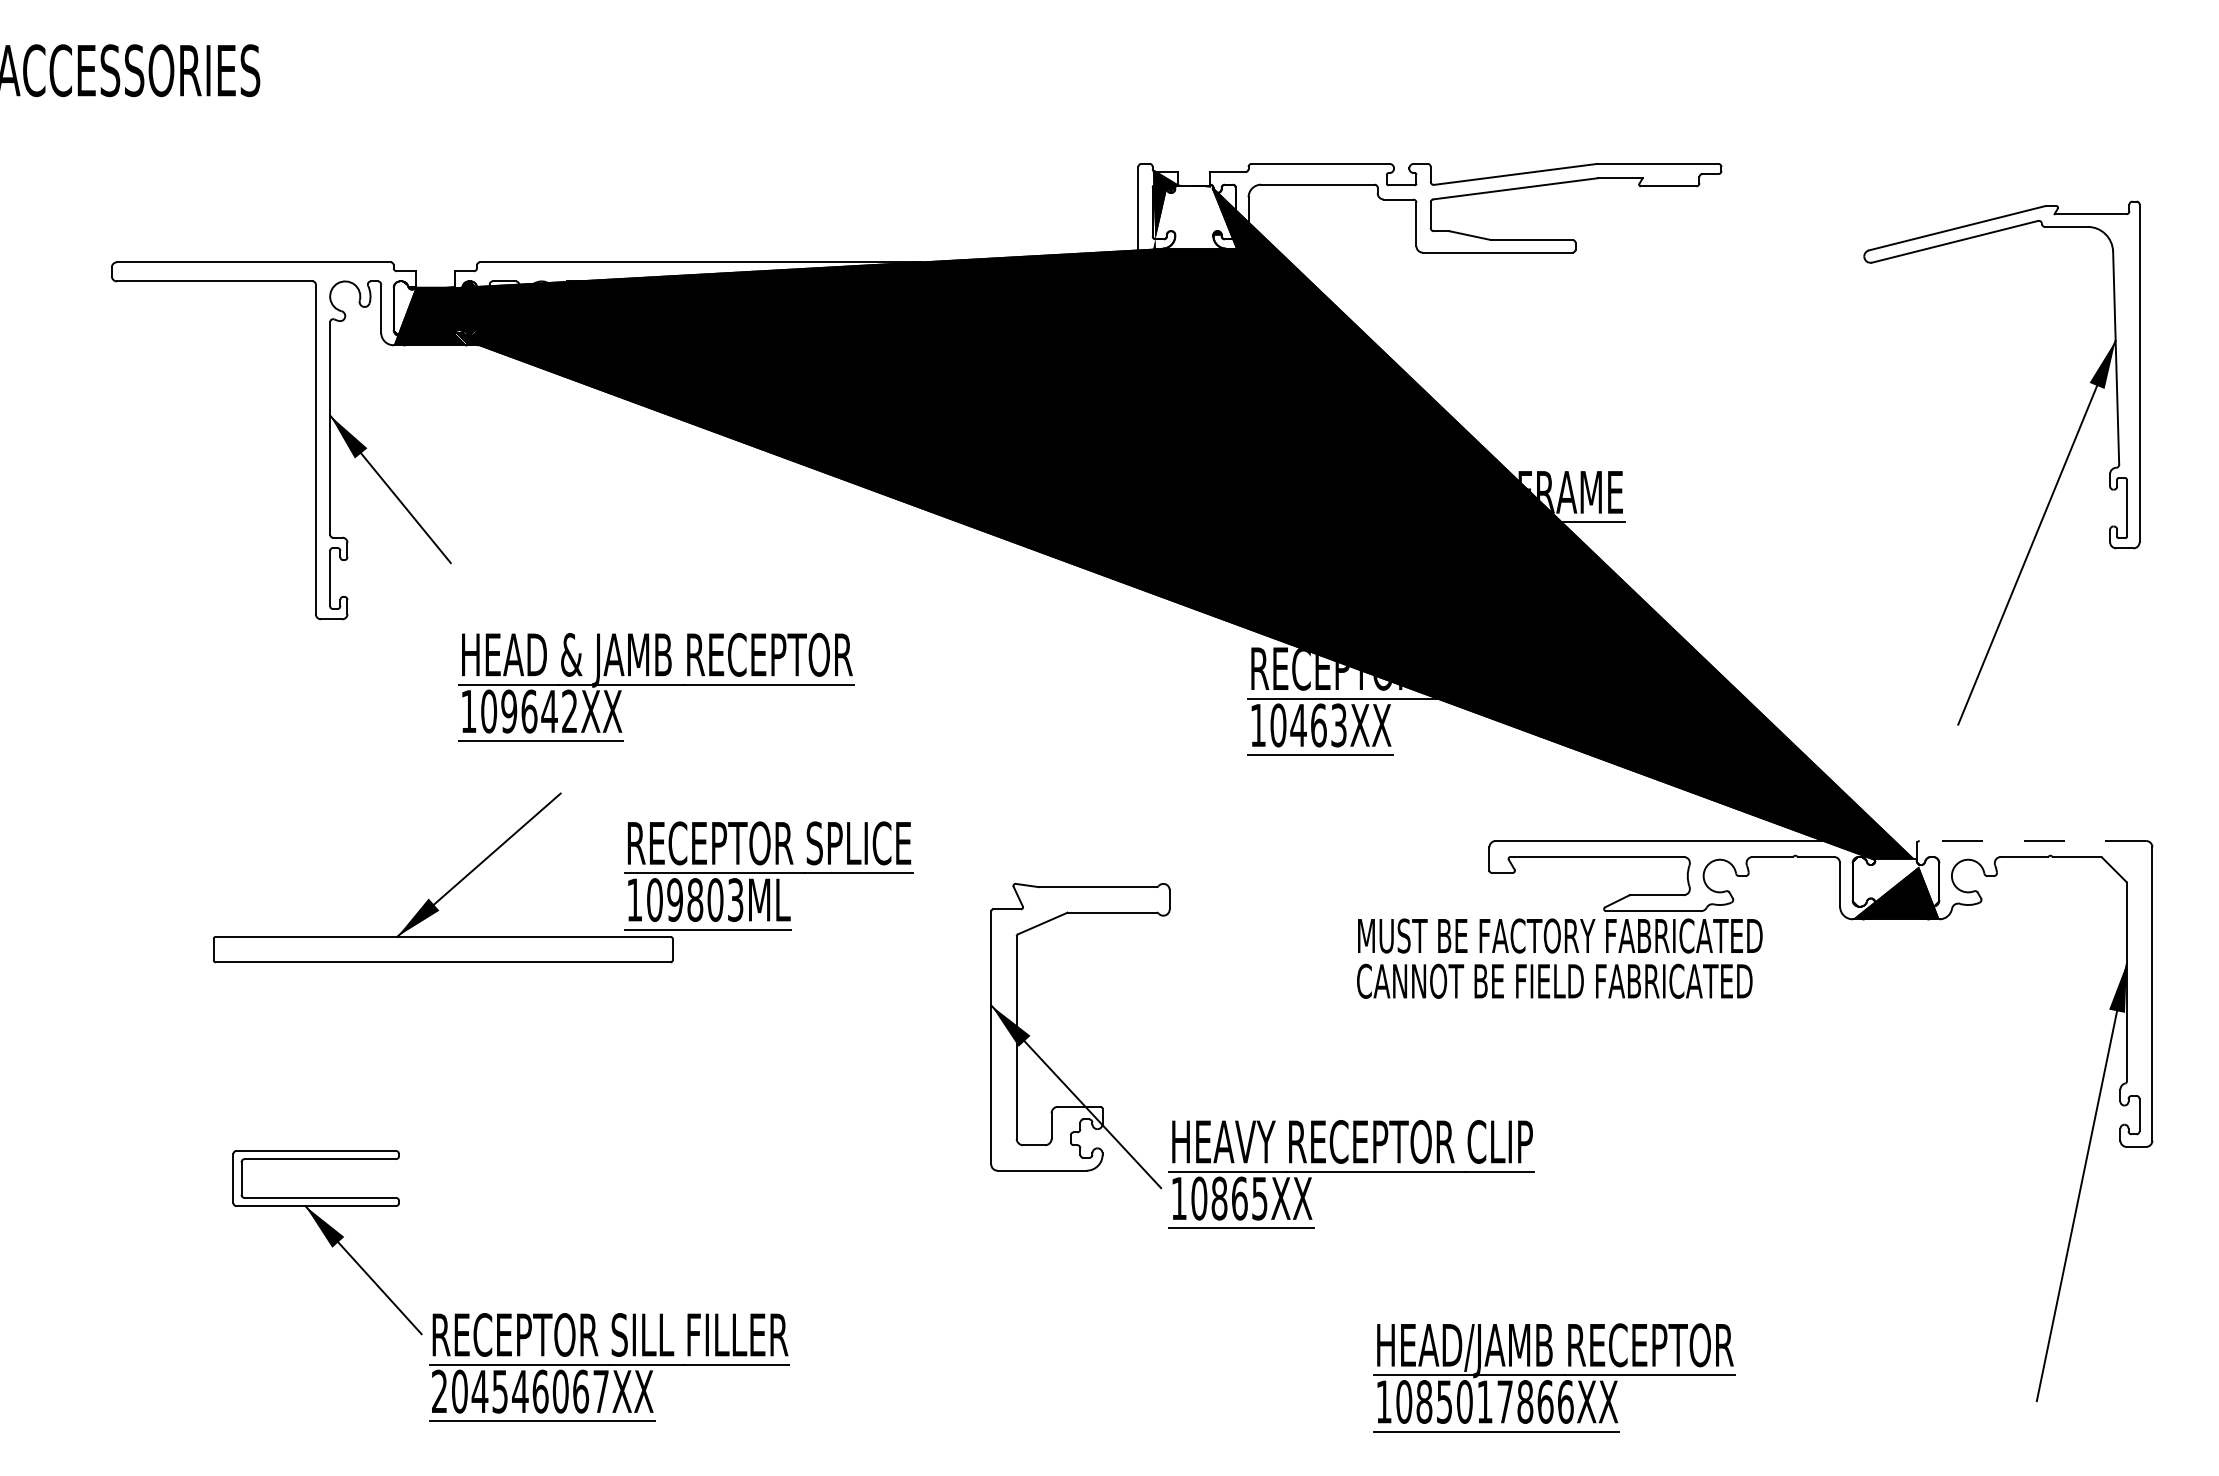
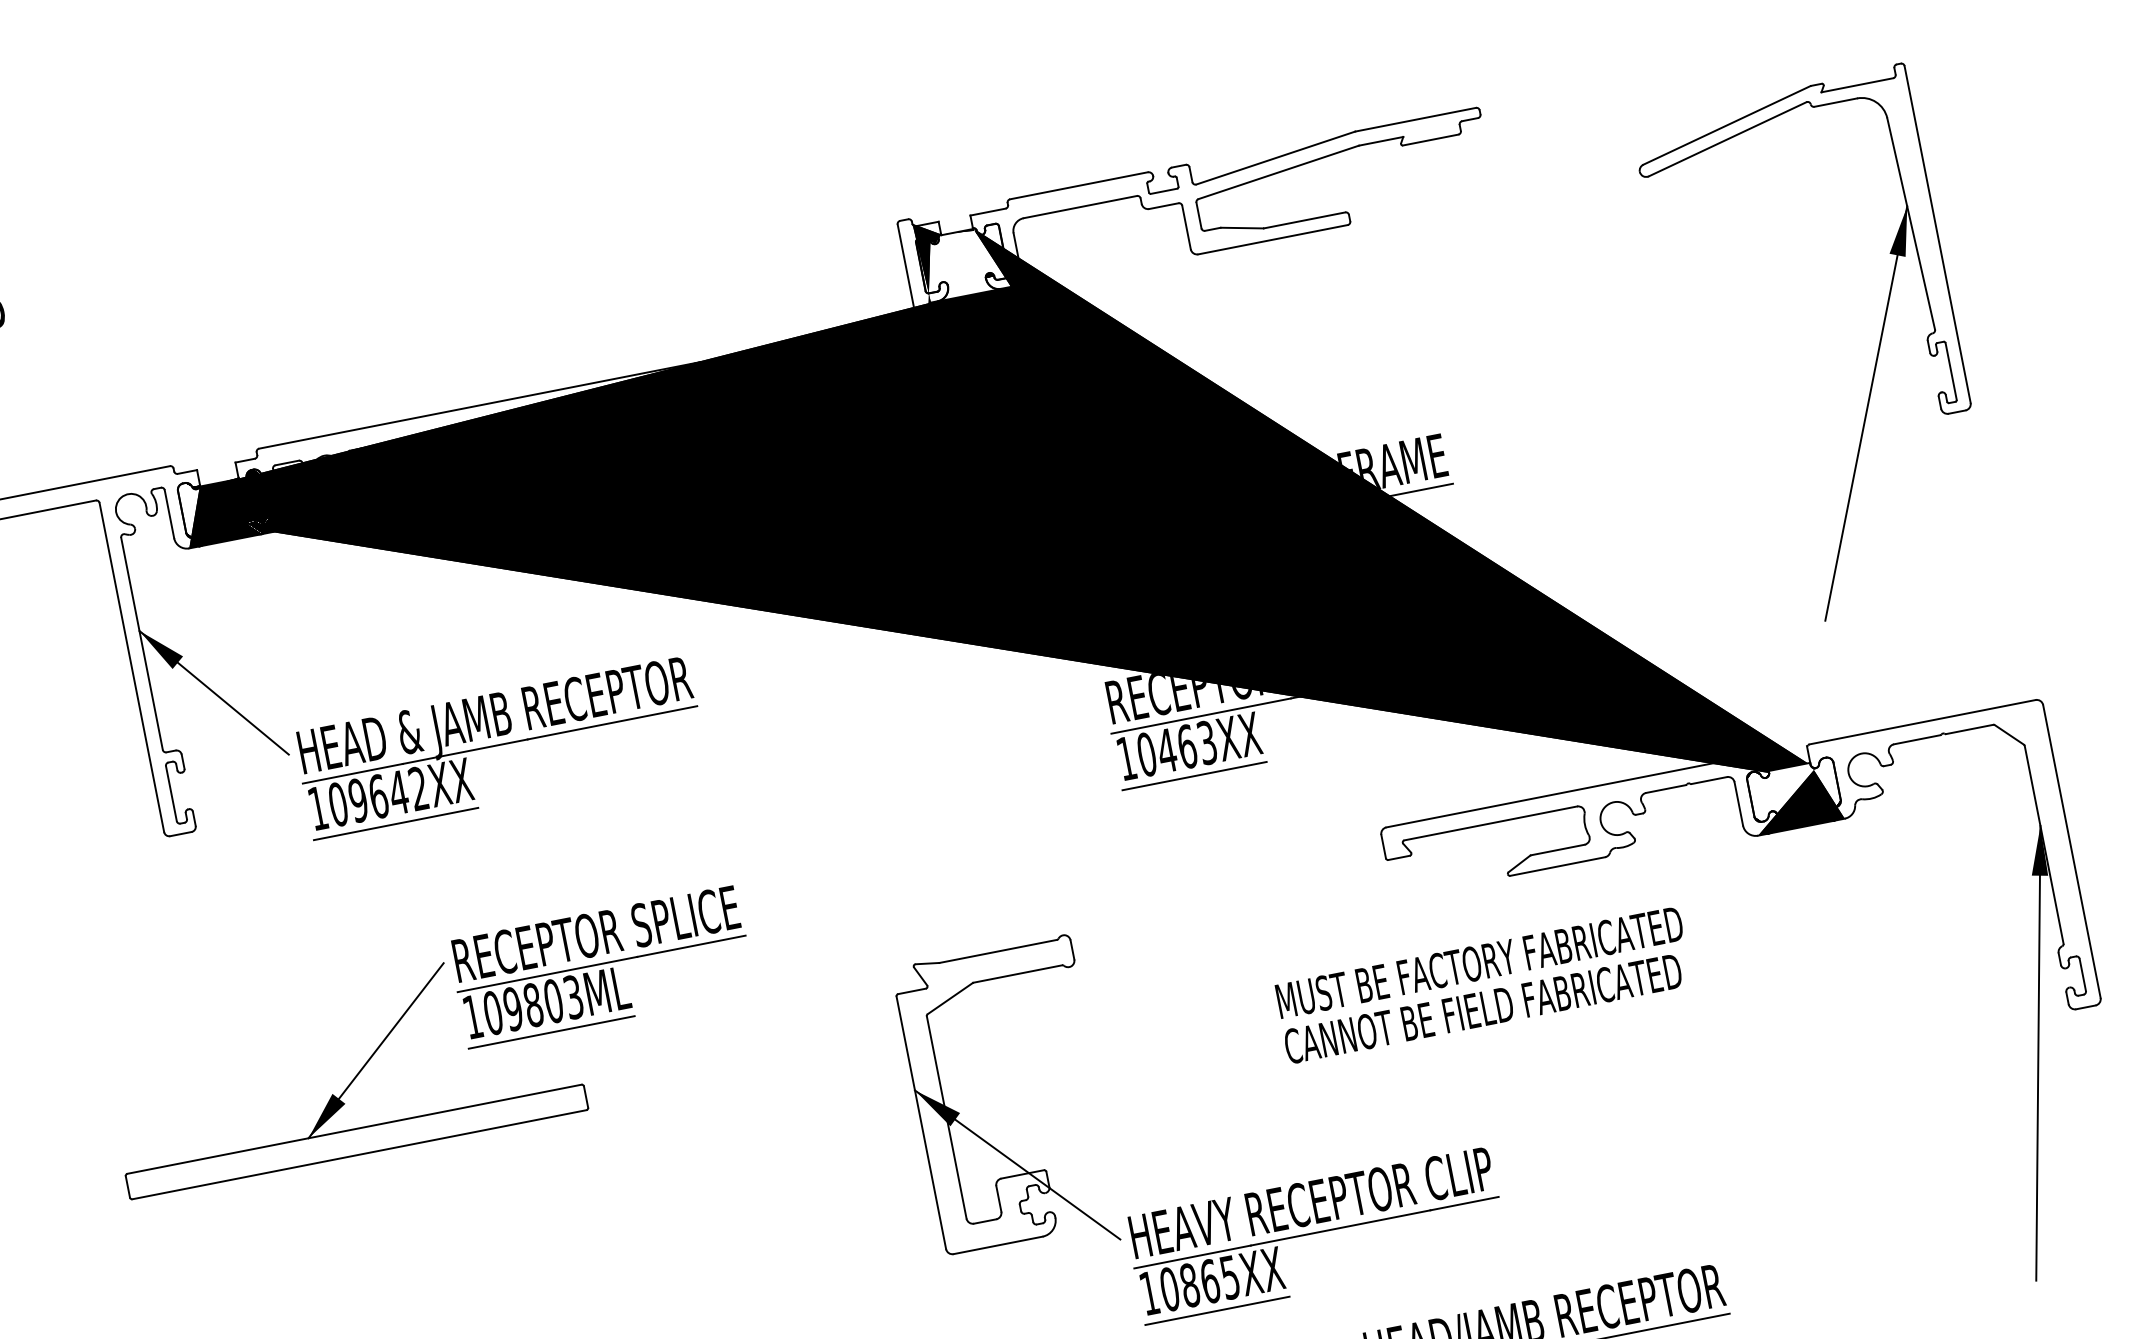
part: (656, 687) -> (500, 747), moved
line: (2032, 840) -> (1922, 721), dashed -> solid
part: (768, 875) -> (601, 966), moved
text: (1559, 958) -> (1483, 985), moved
part: (1351, 1174) -> (1316, 1235), moved

